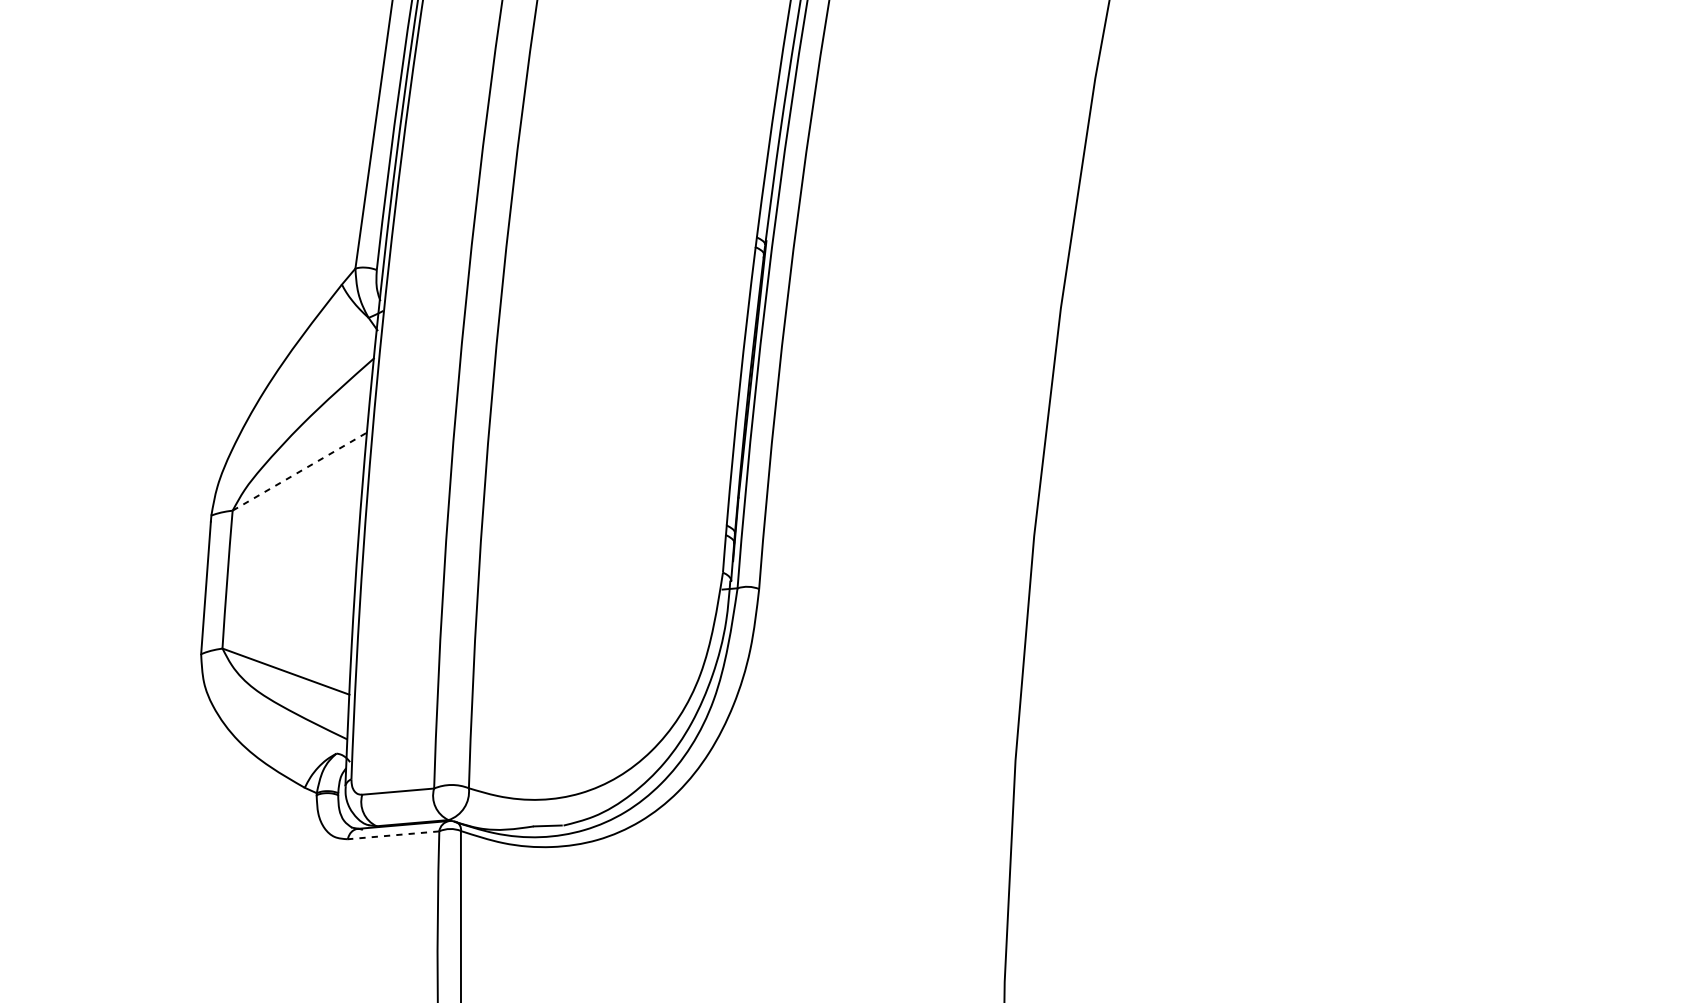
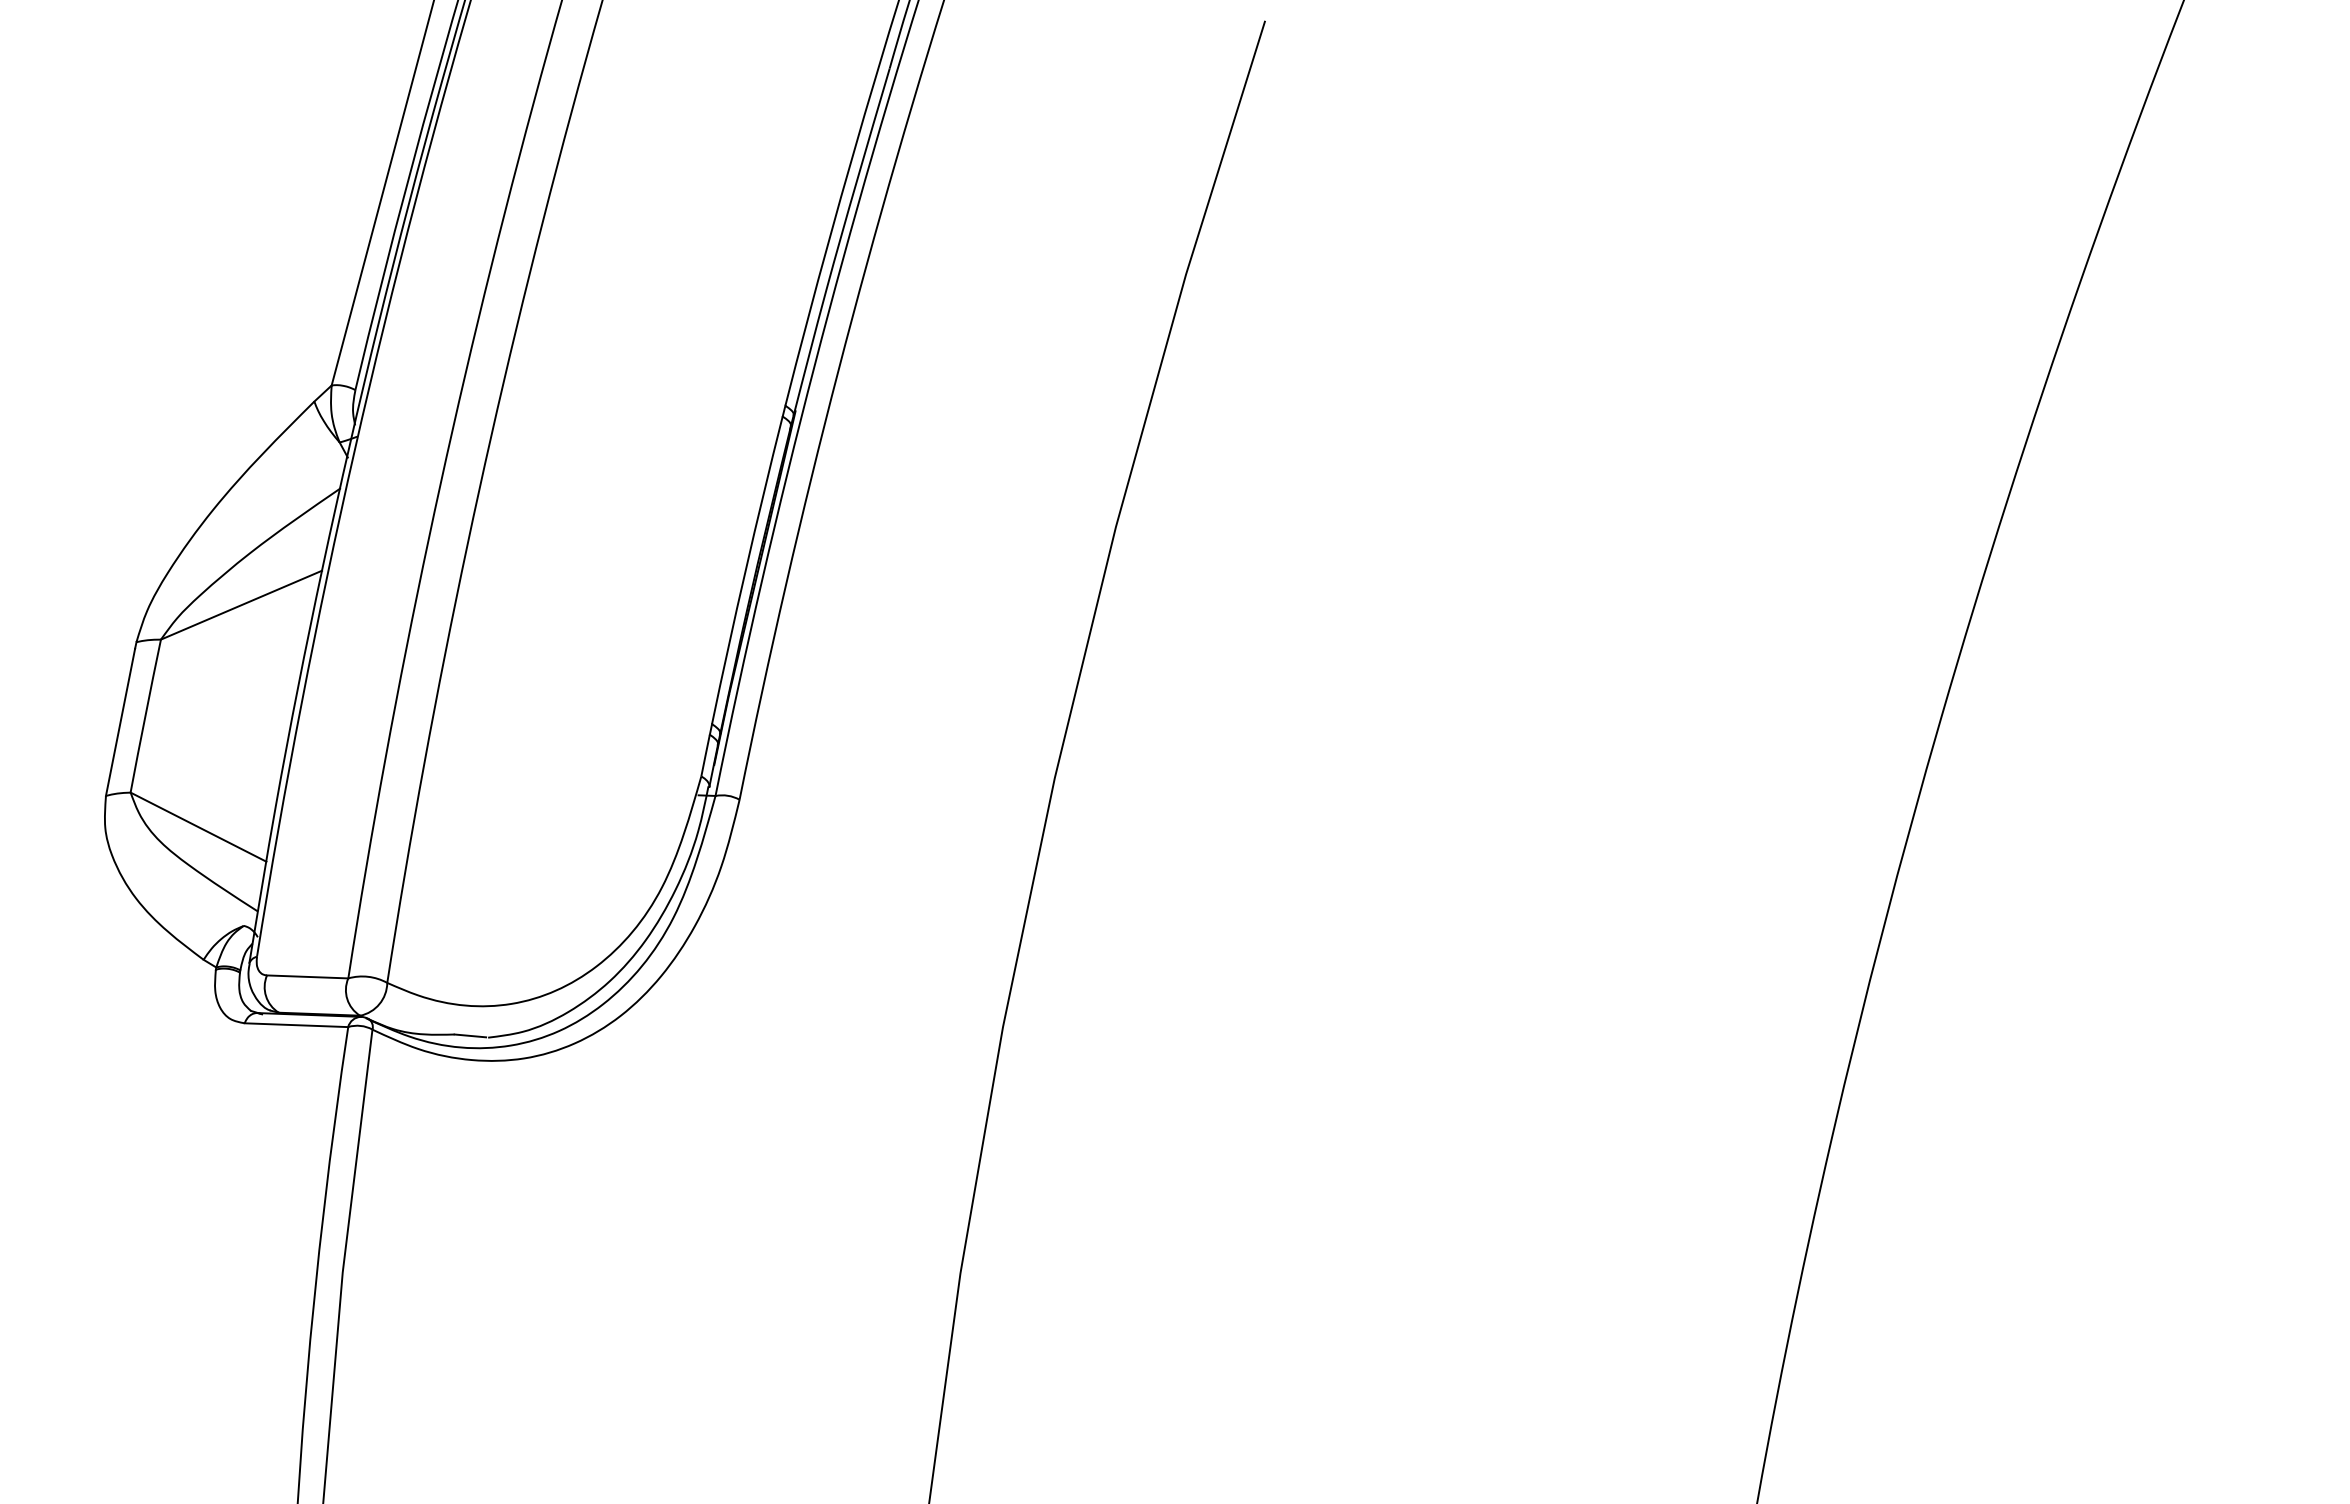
line: (299, 471) -> (241, 605), dashed -> solid
line: (393, 835) -> (296, 1025), dashed -> solid

